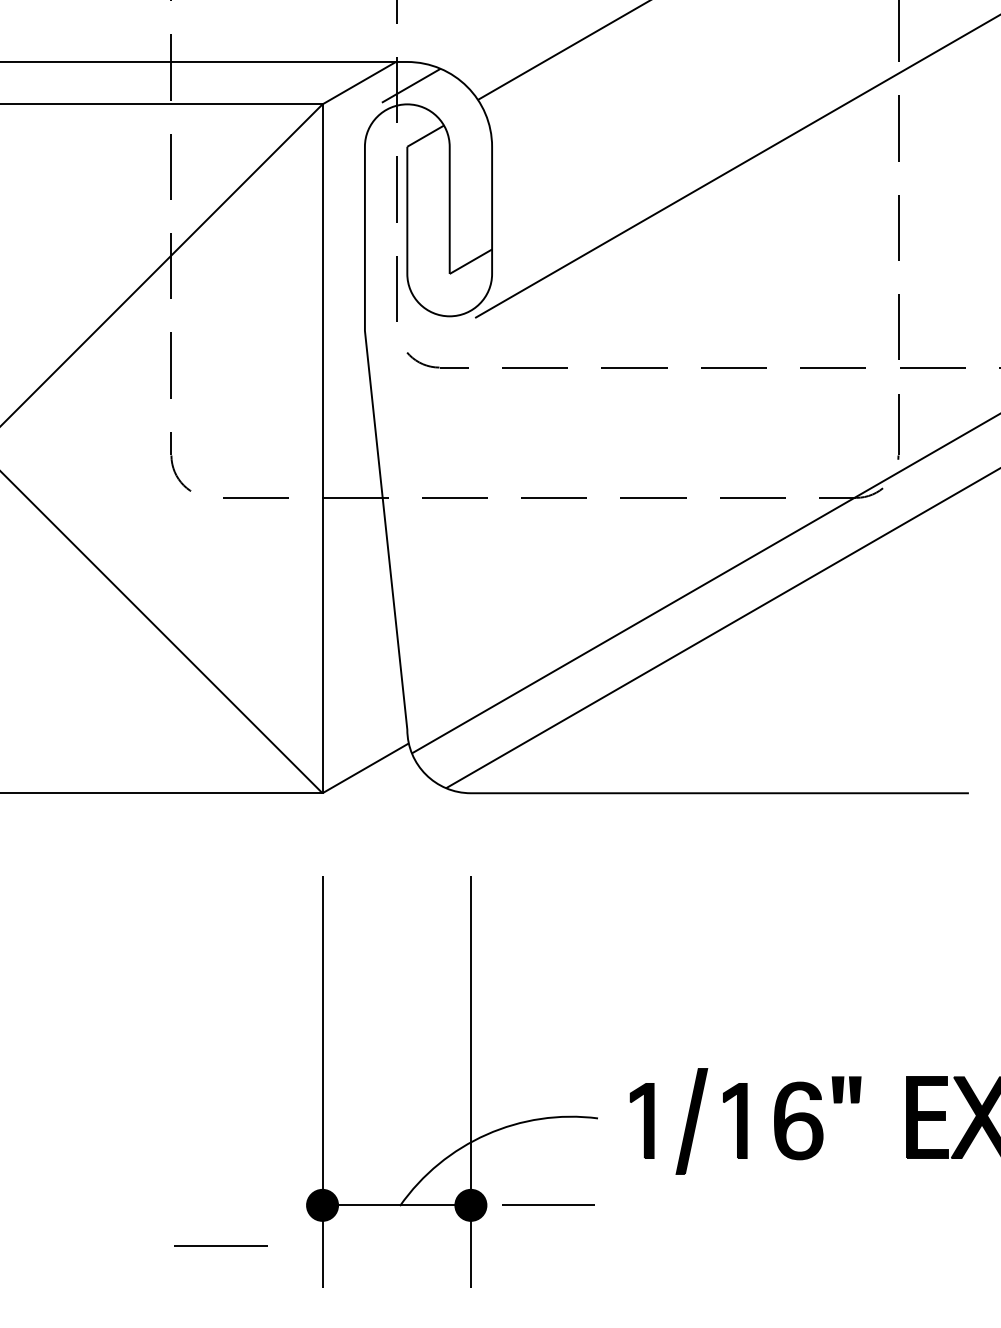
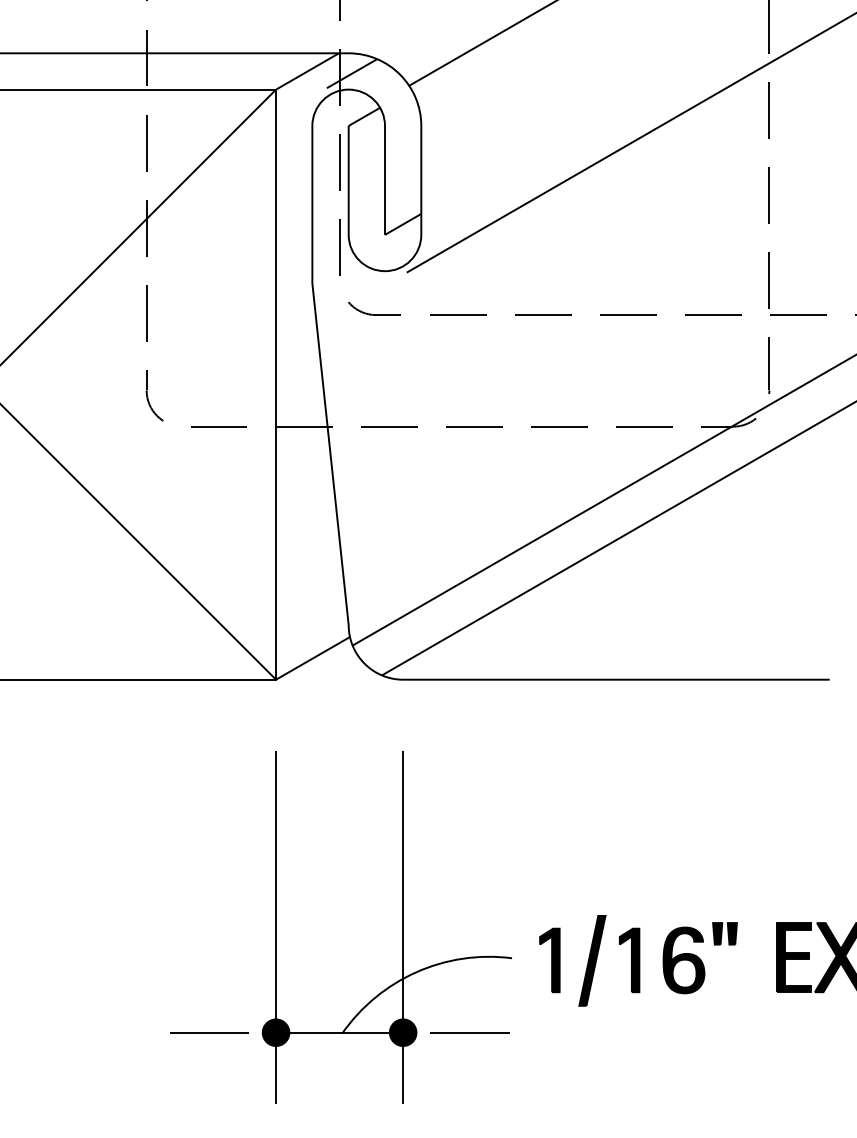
line: (220, 1245) -> (209, 1031), moved

